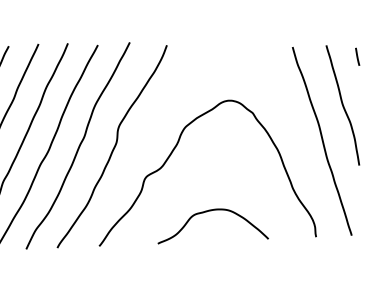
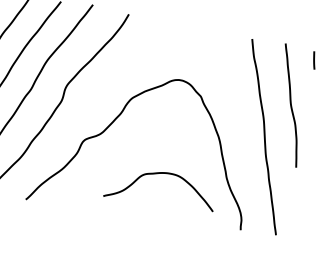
curve: (207, 212) -> (157, 174), moved

